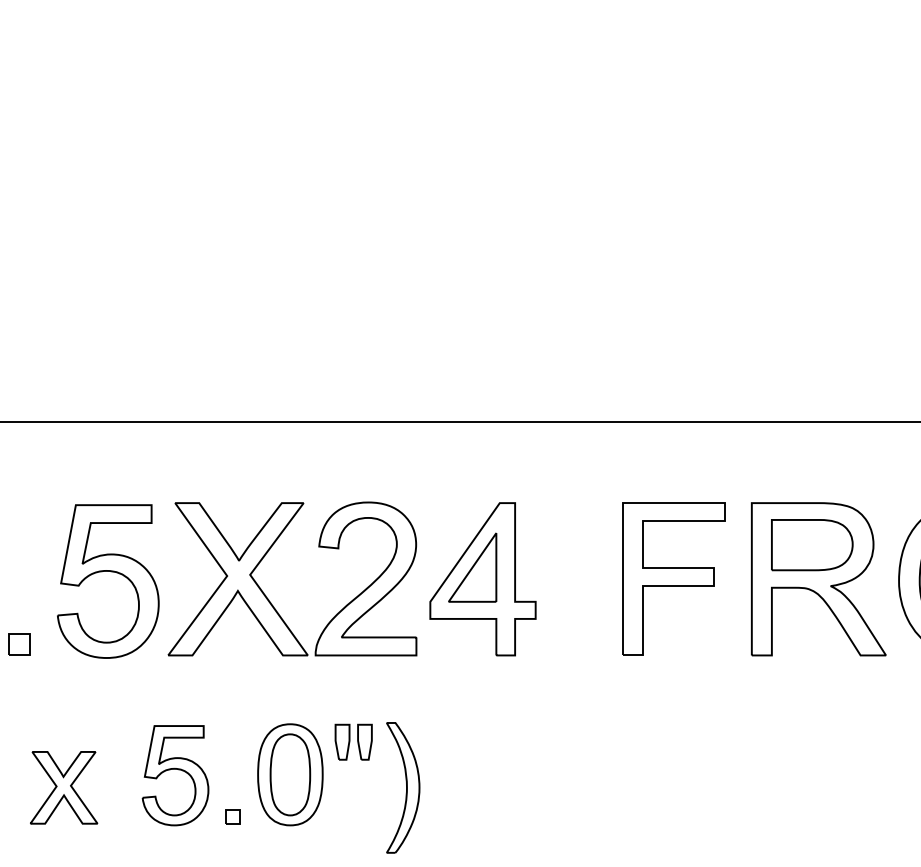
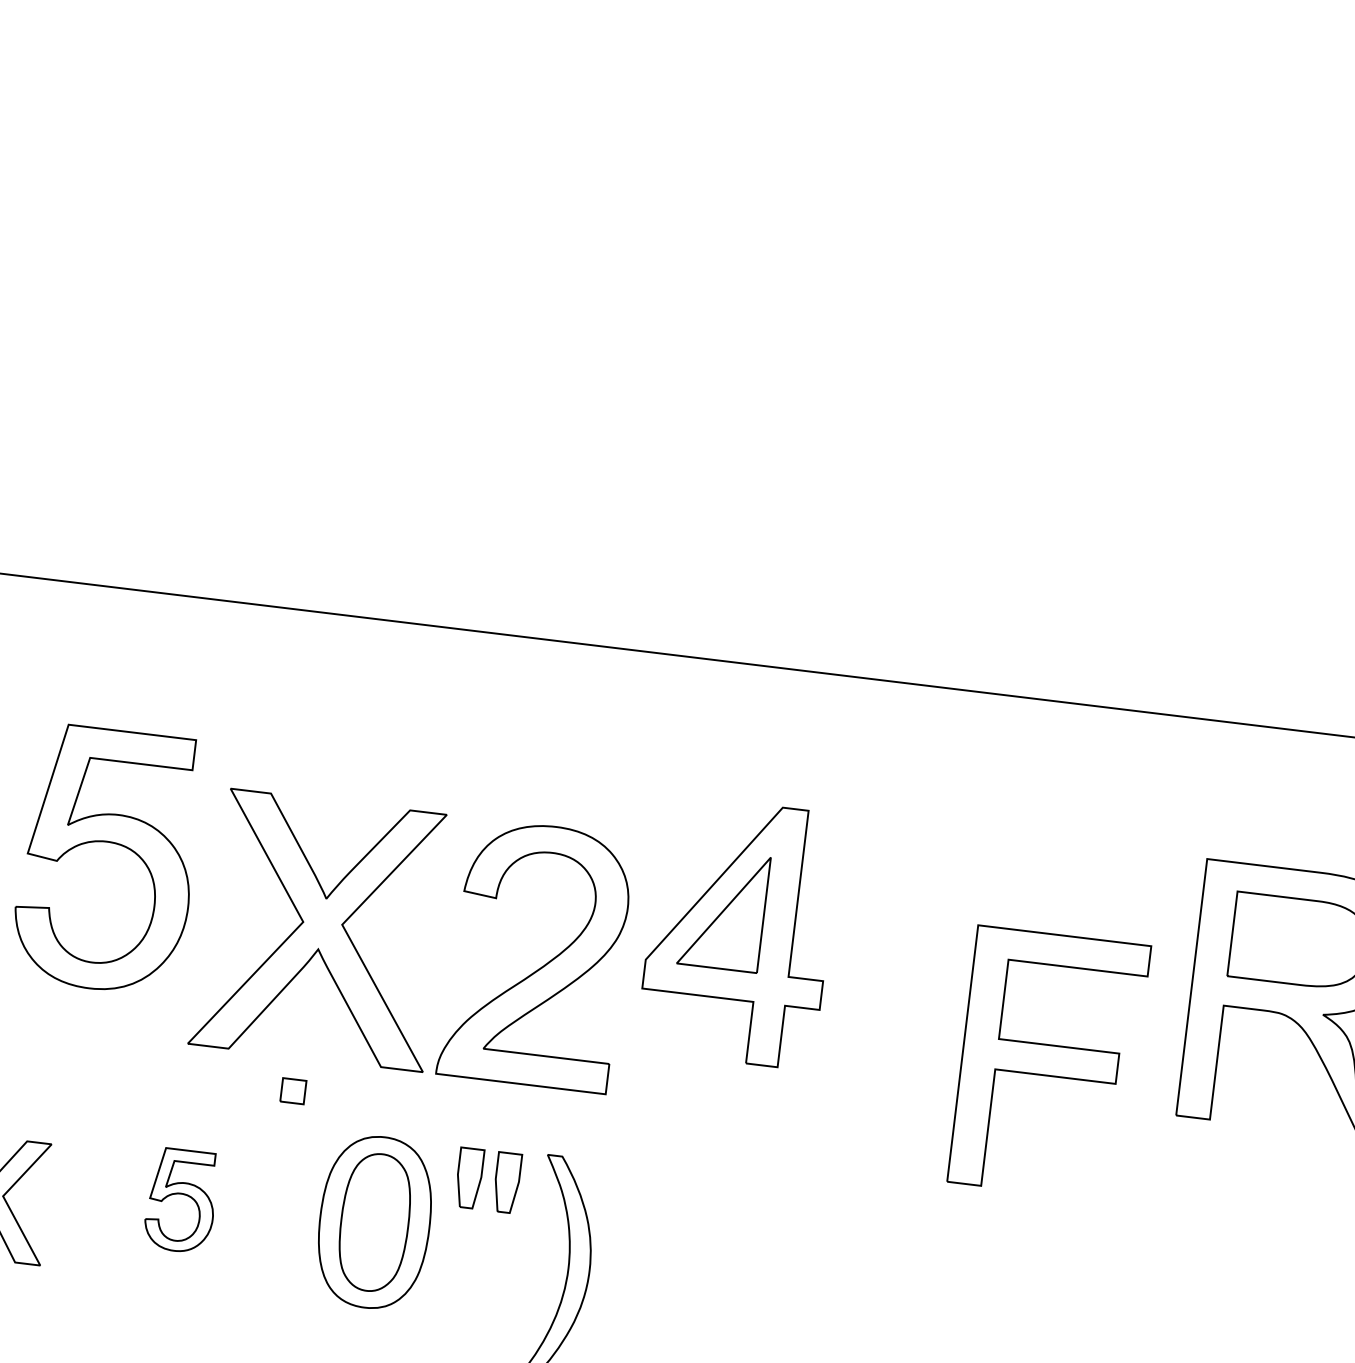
part: (673, 578) -> (1048, 1062), moved
part: (266, 595) -> (365, 962), moved
part: (175, 775) -> (181, 1200), size x0.6
part: (232, 816) -> (291, 1090), moved

